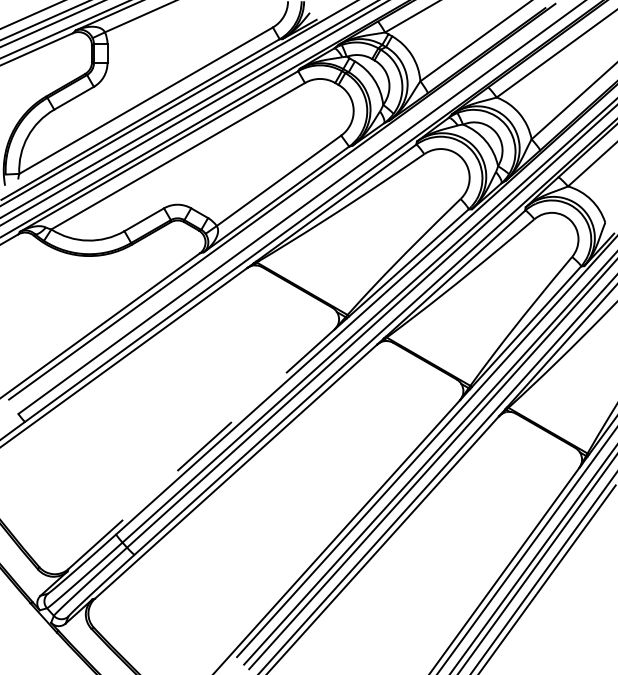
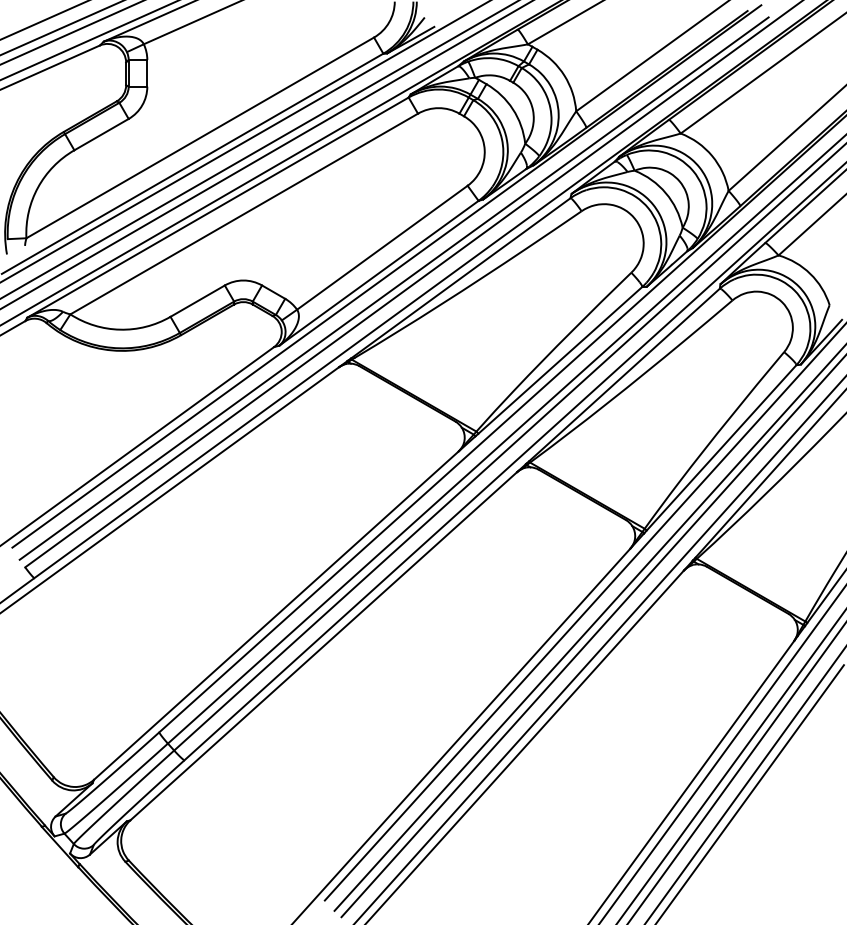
line: (287, 210) -> (393, 288), added
line: (201, 449) -> (276, 615), dashed -> solid

